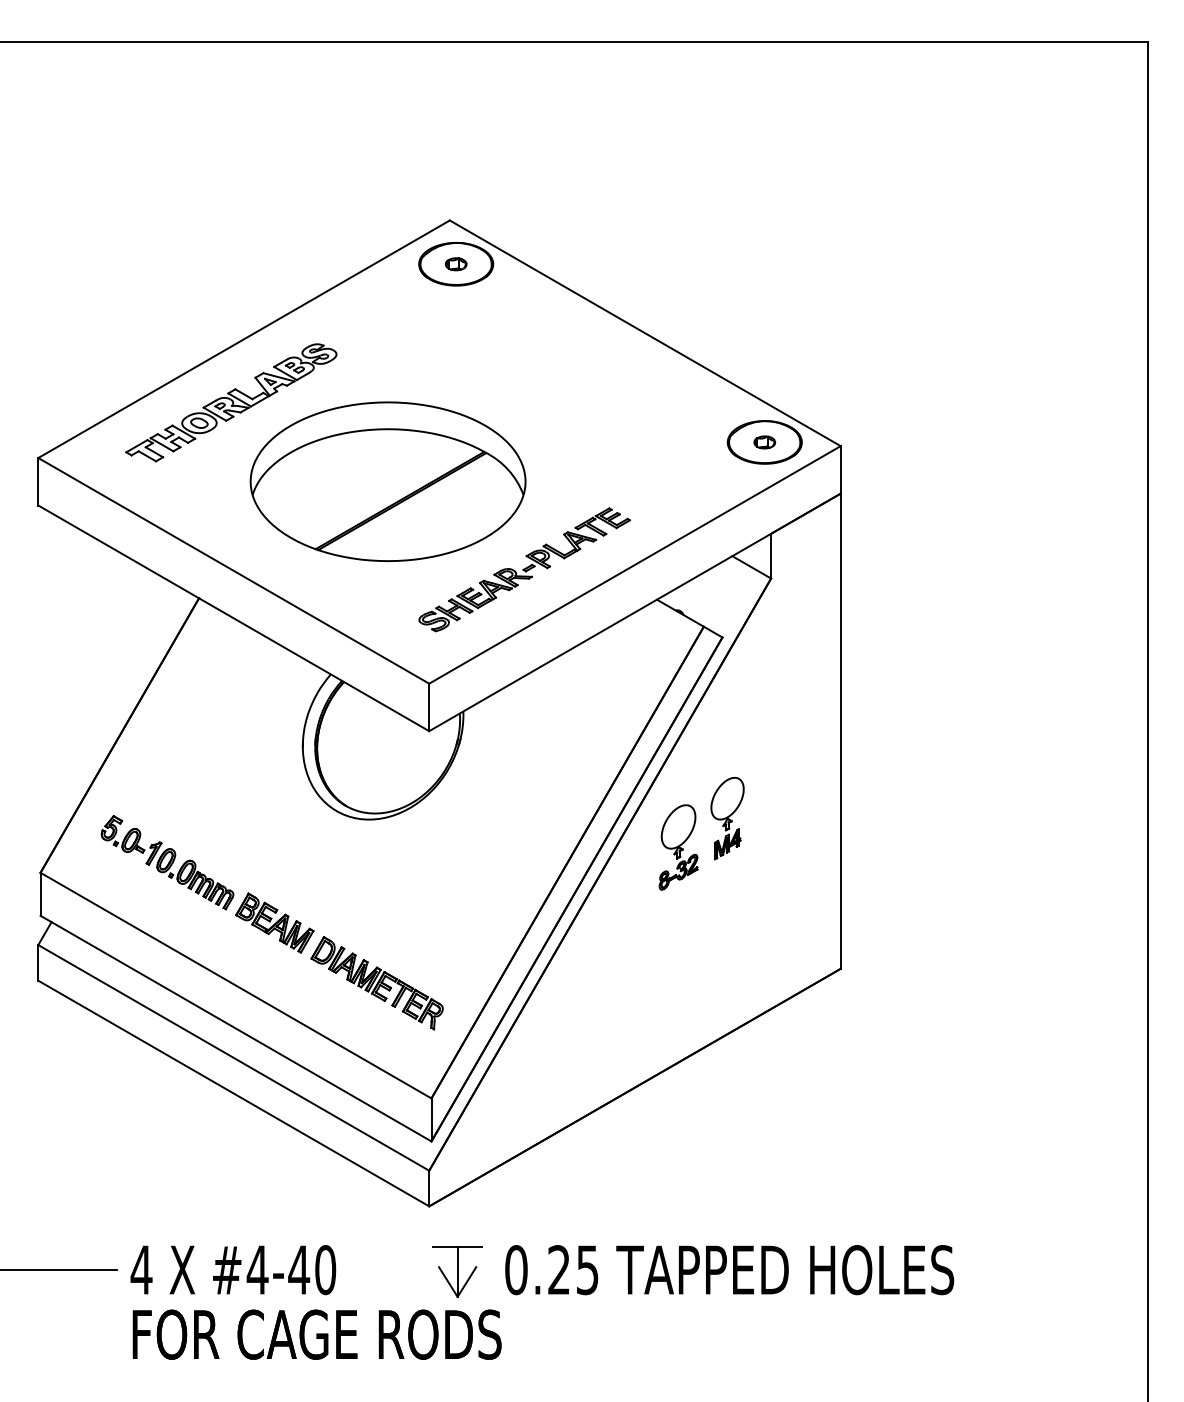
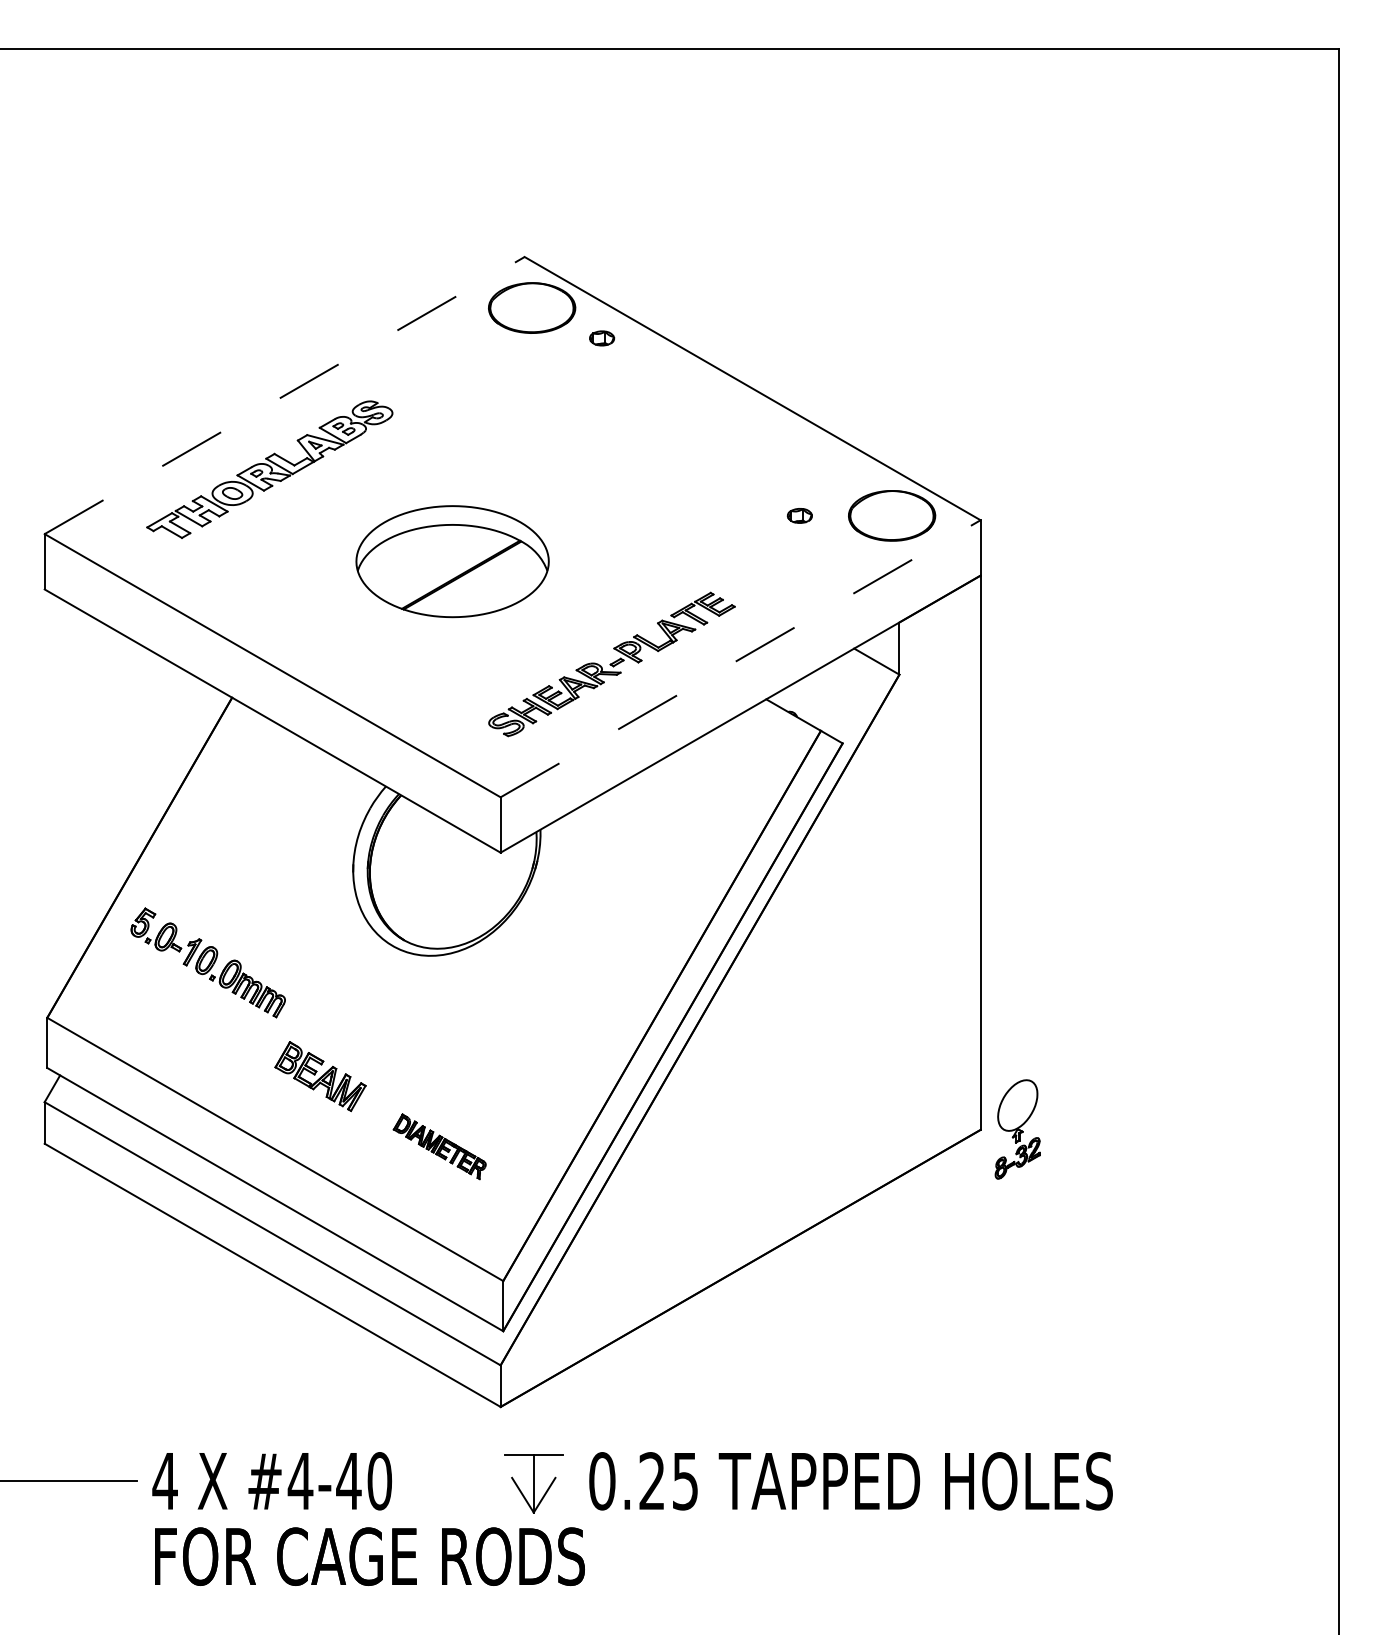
part: (456, 264) -> (602, 338), moved
line: (244, 339) -> (285, 395), solid -> dashed
part: (764, 442) -> (799, 515), moved
part: (387, 481) -> (451, 561), size x0.6
line: (634, 564) -> (740, 658), solid -> dashed
part: (727, 818) -> (848, 954), removed
part: (678, 847) -> (1017, 1129), moved
part: (167, 862) -> (208, 962), moved
part: (376, 983) -> (439, 1147), size x0.6

